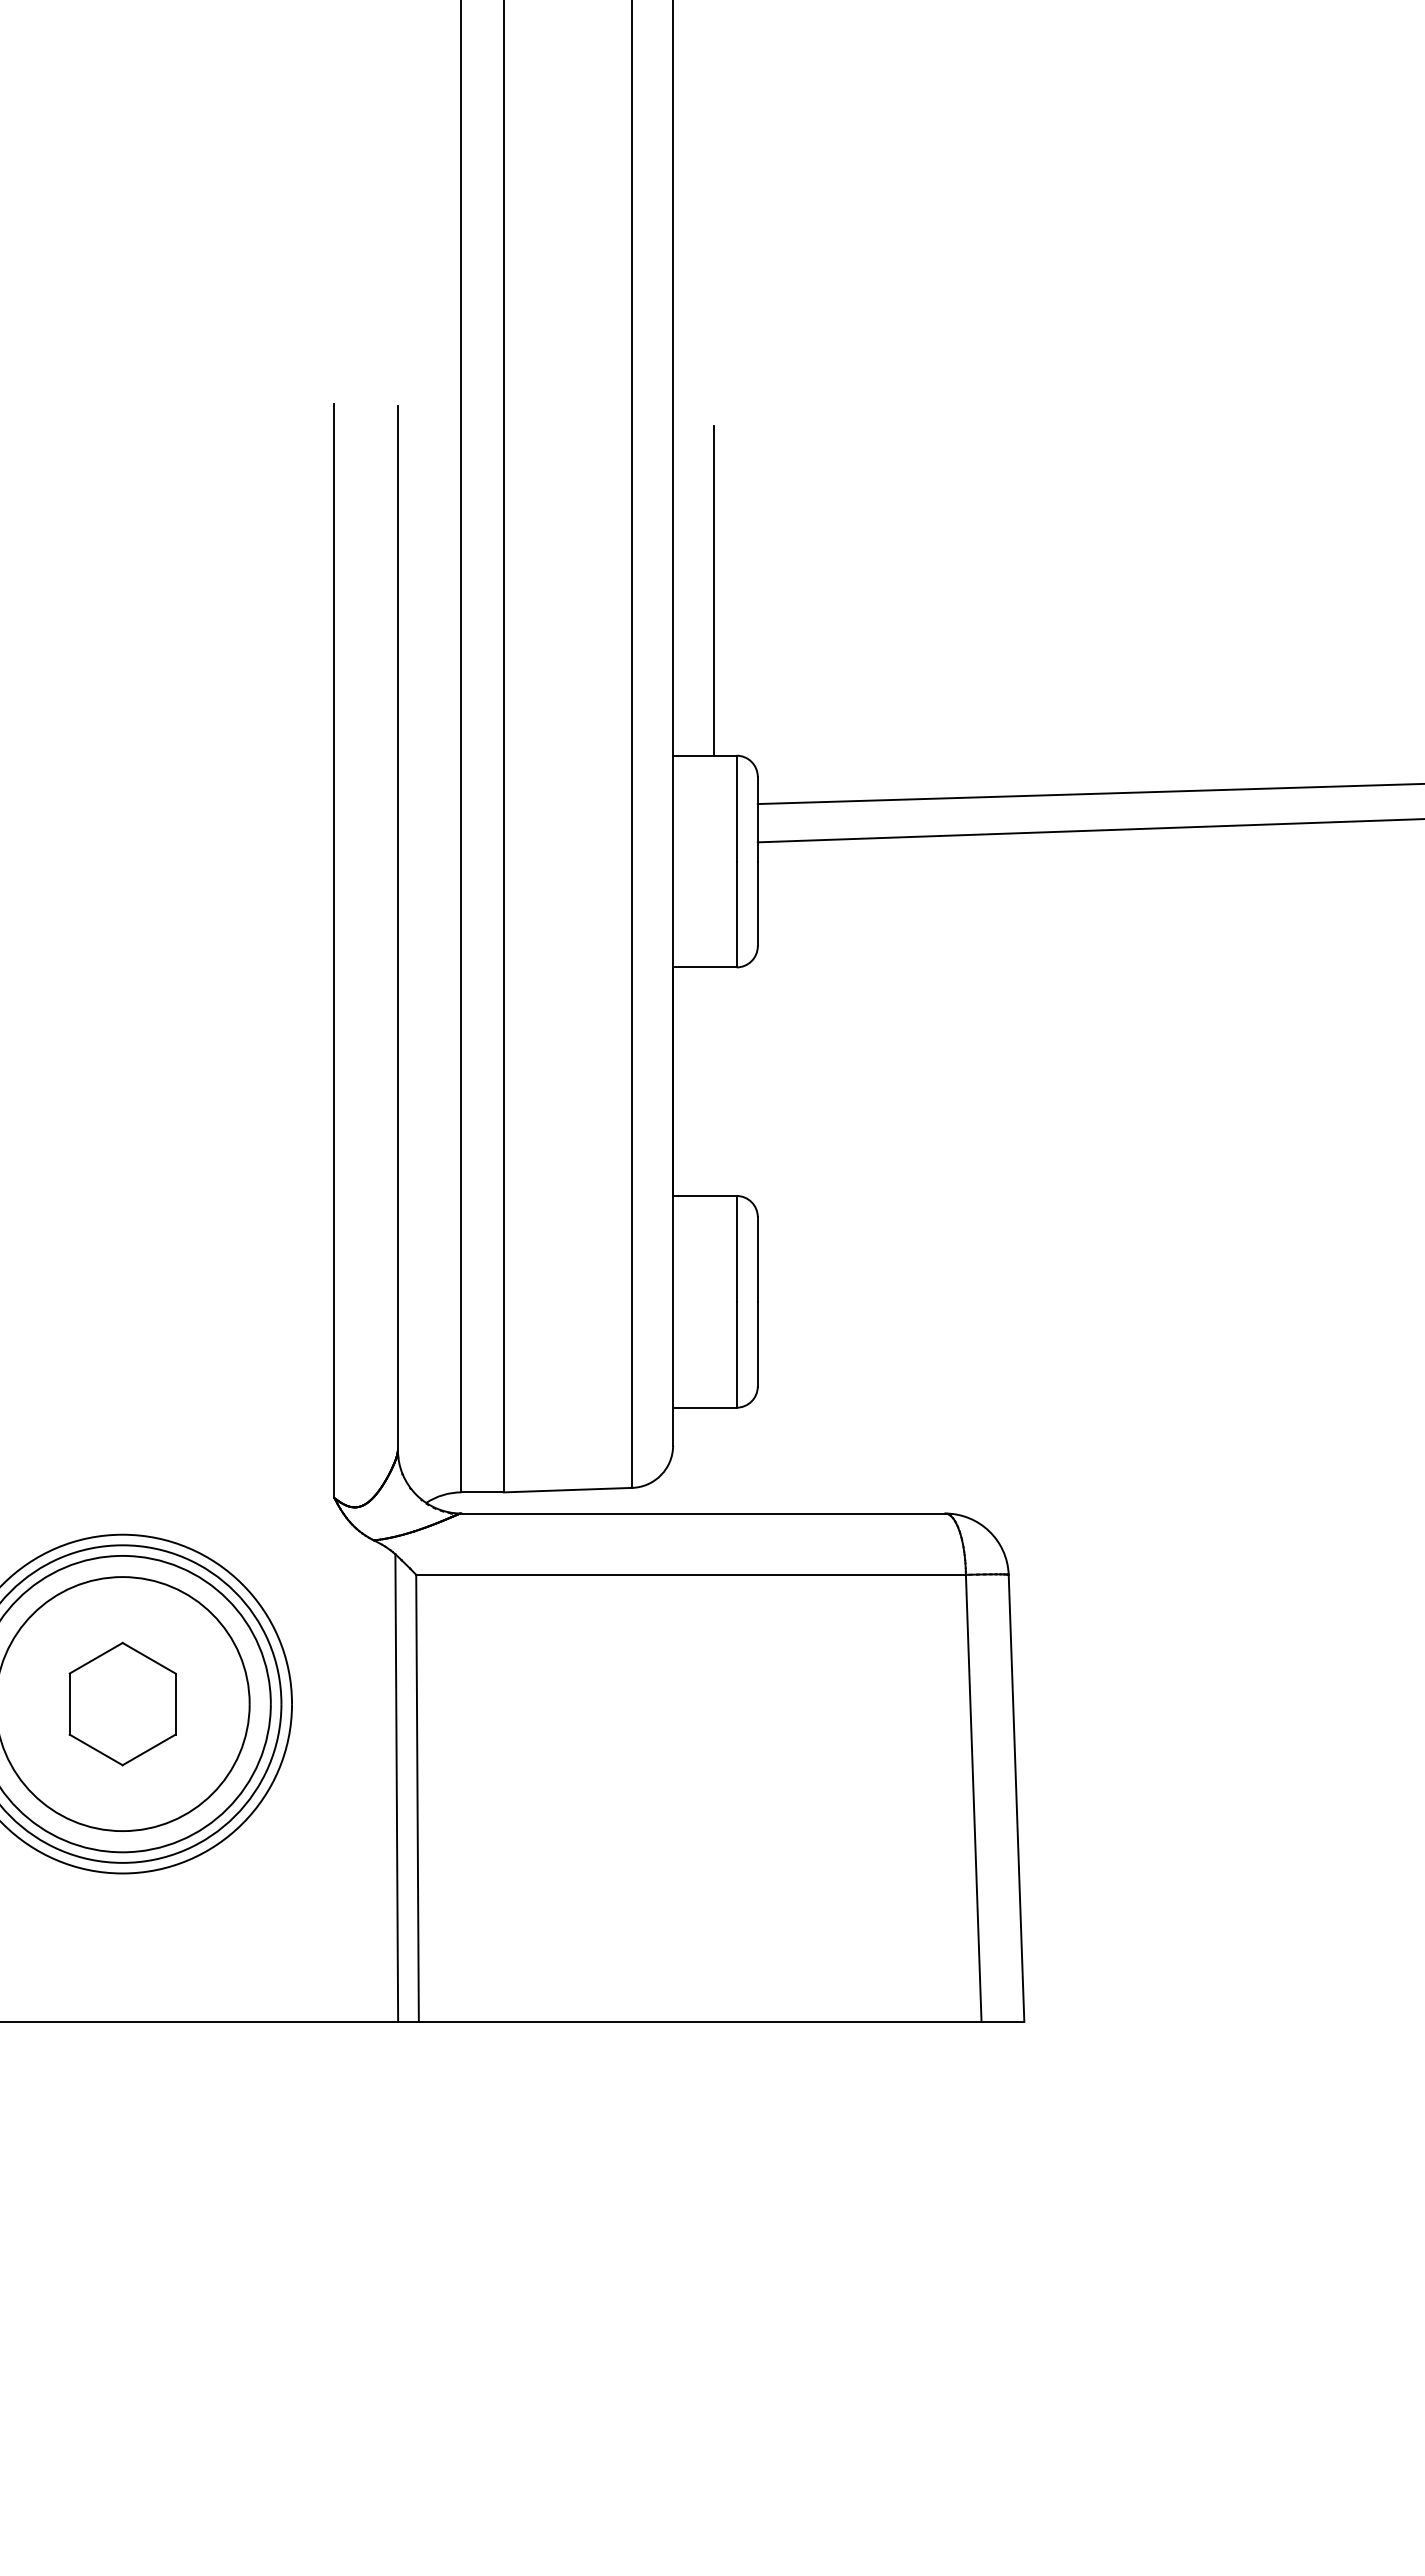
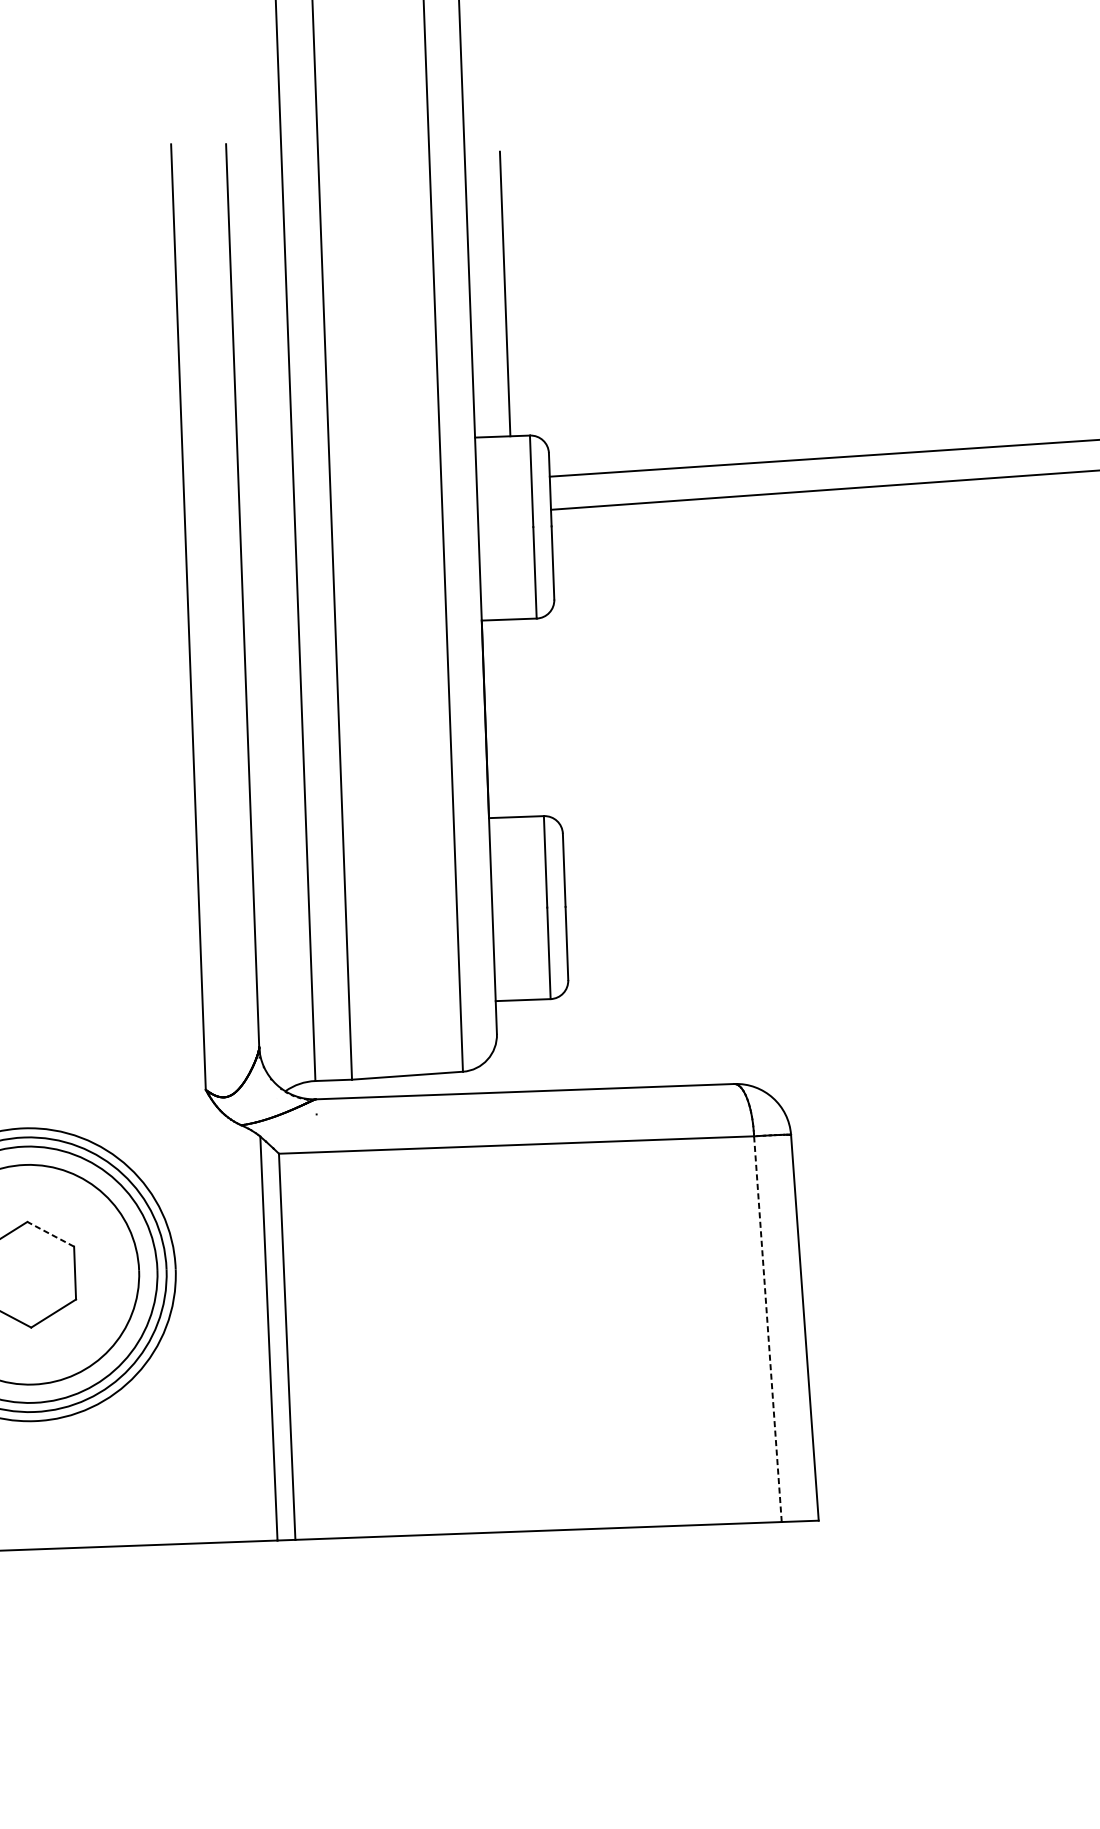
line: (149, 1658) -> (51, 1234), solid -> dashed
line: (973, 1798) -> (767, 1329), solid -> dashed

